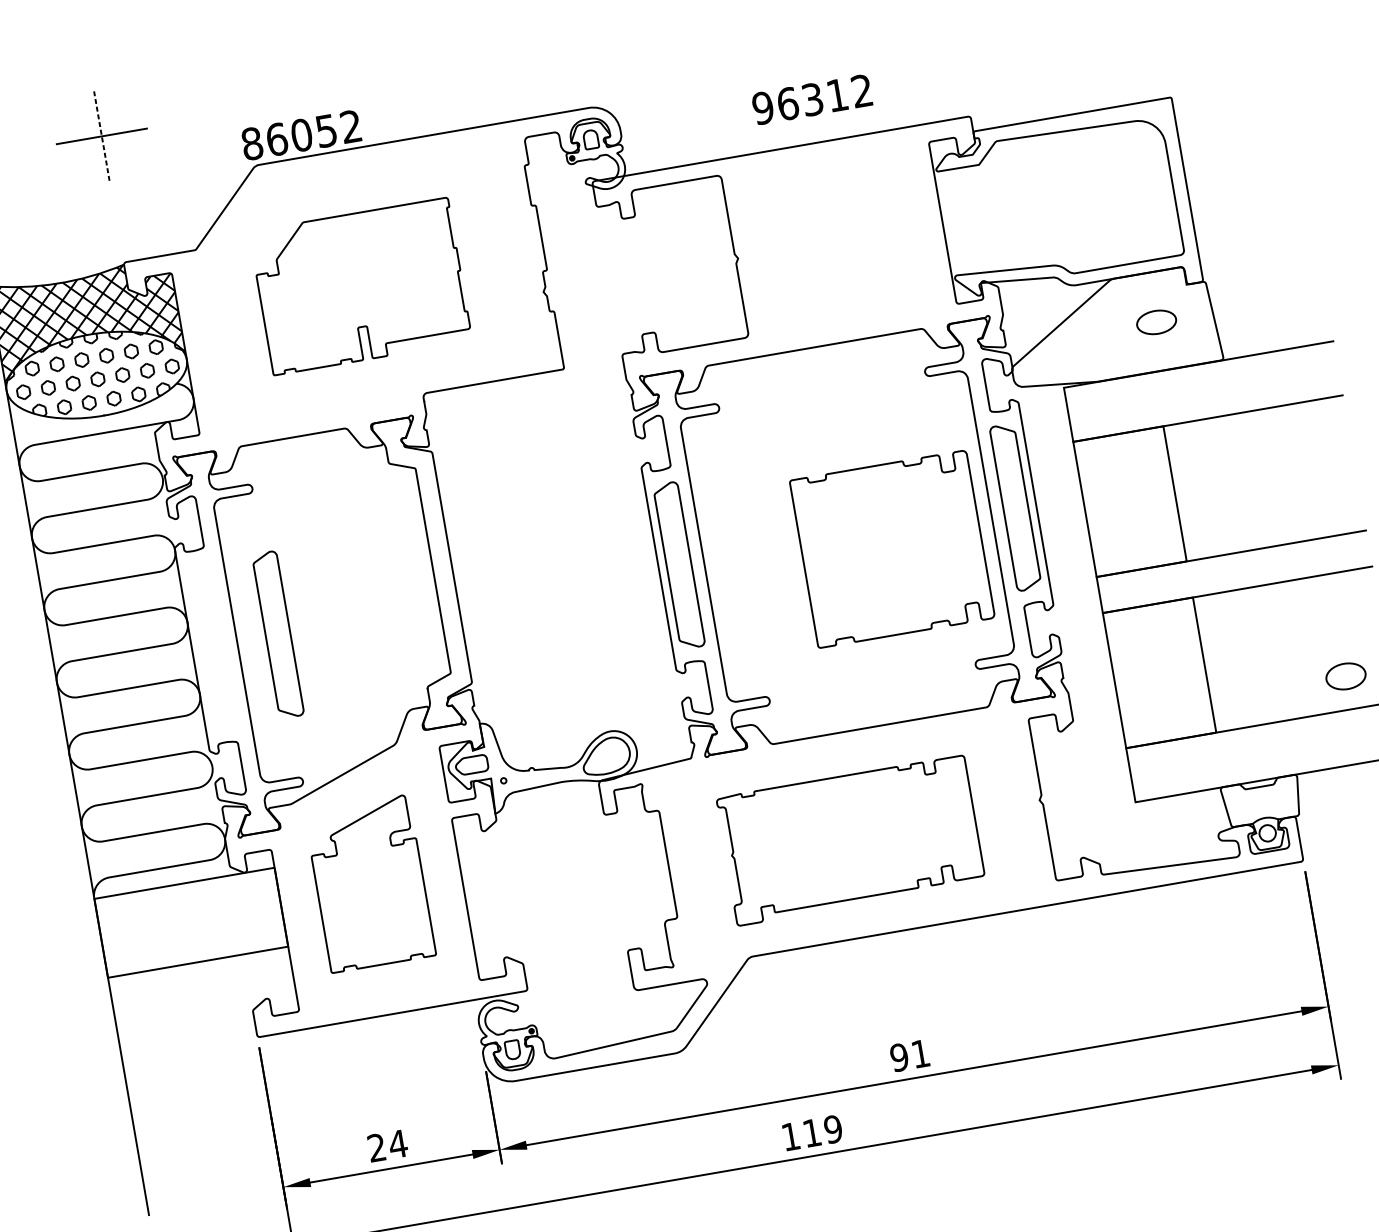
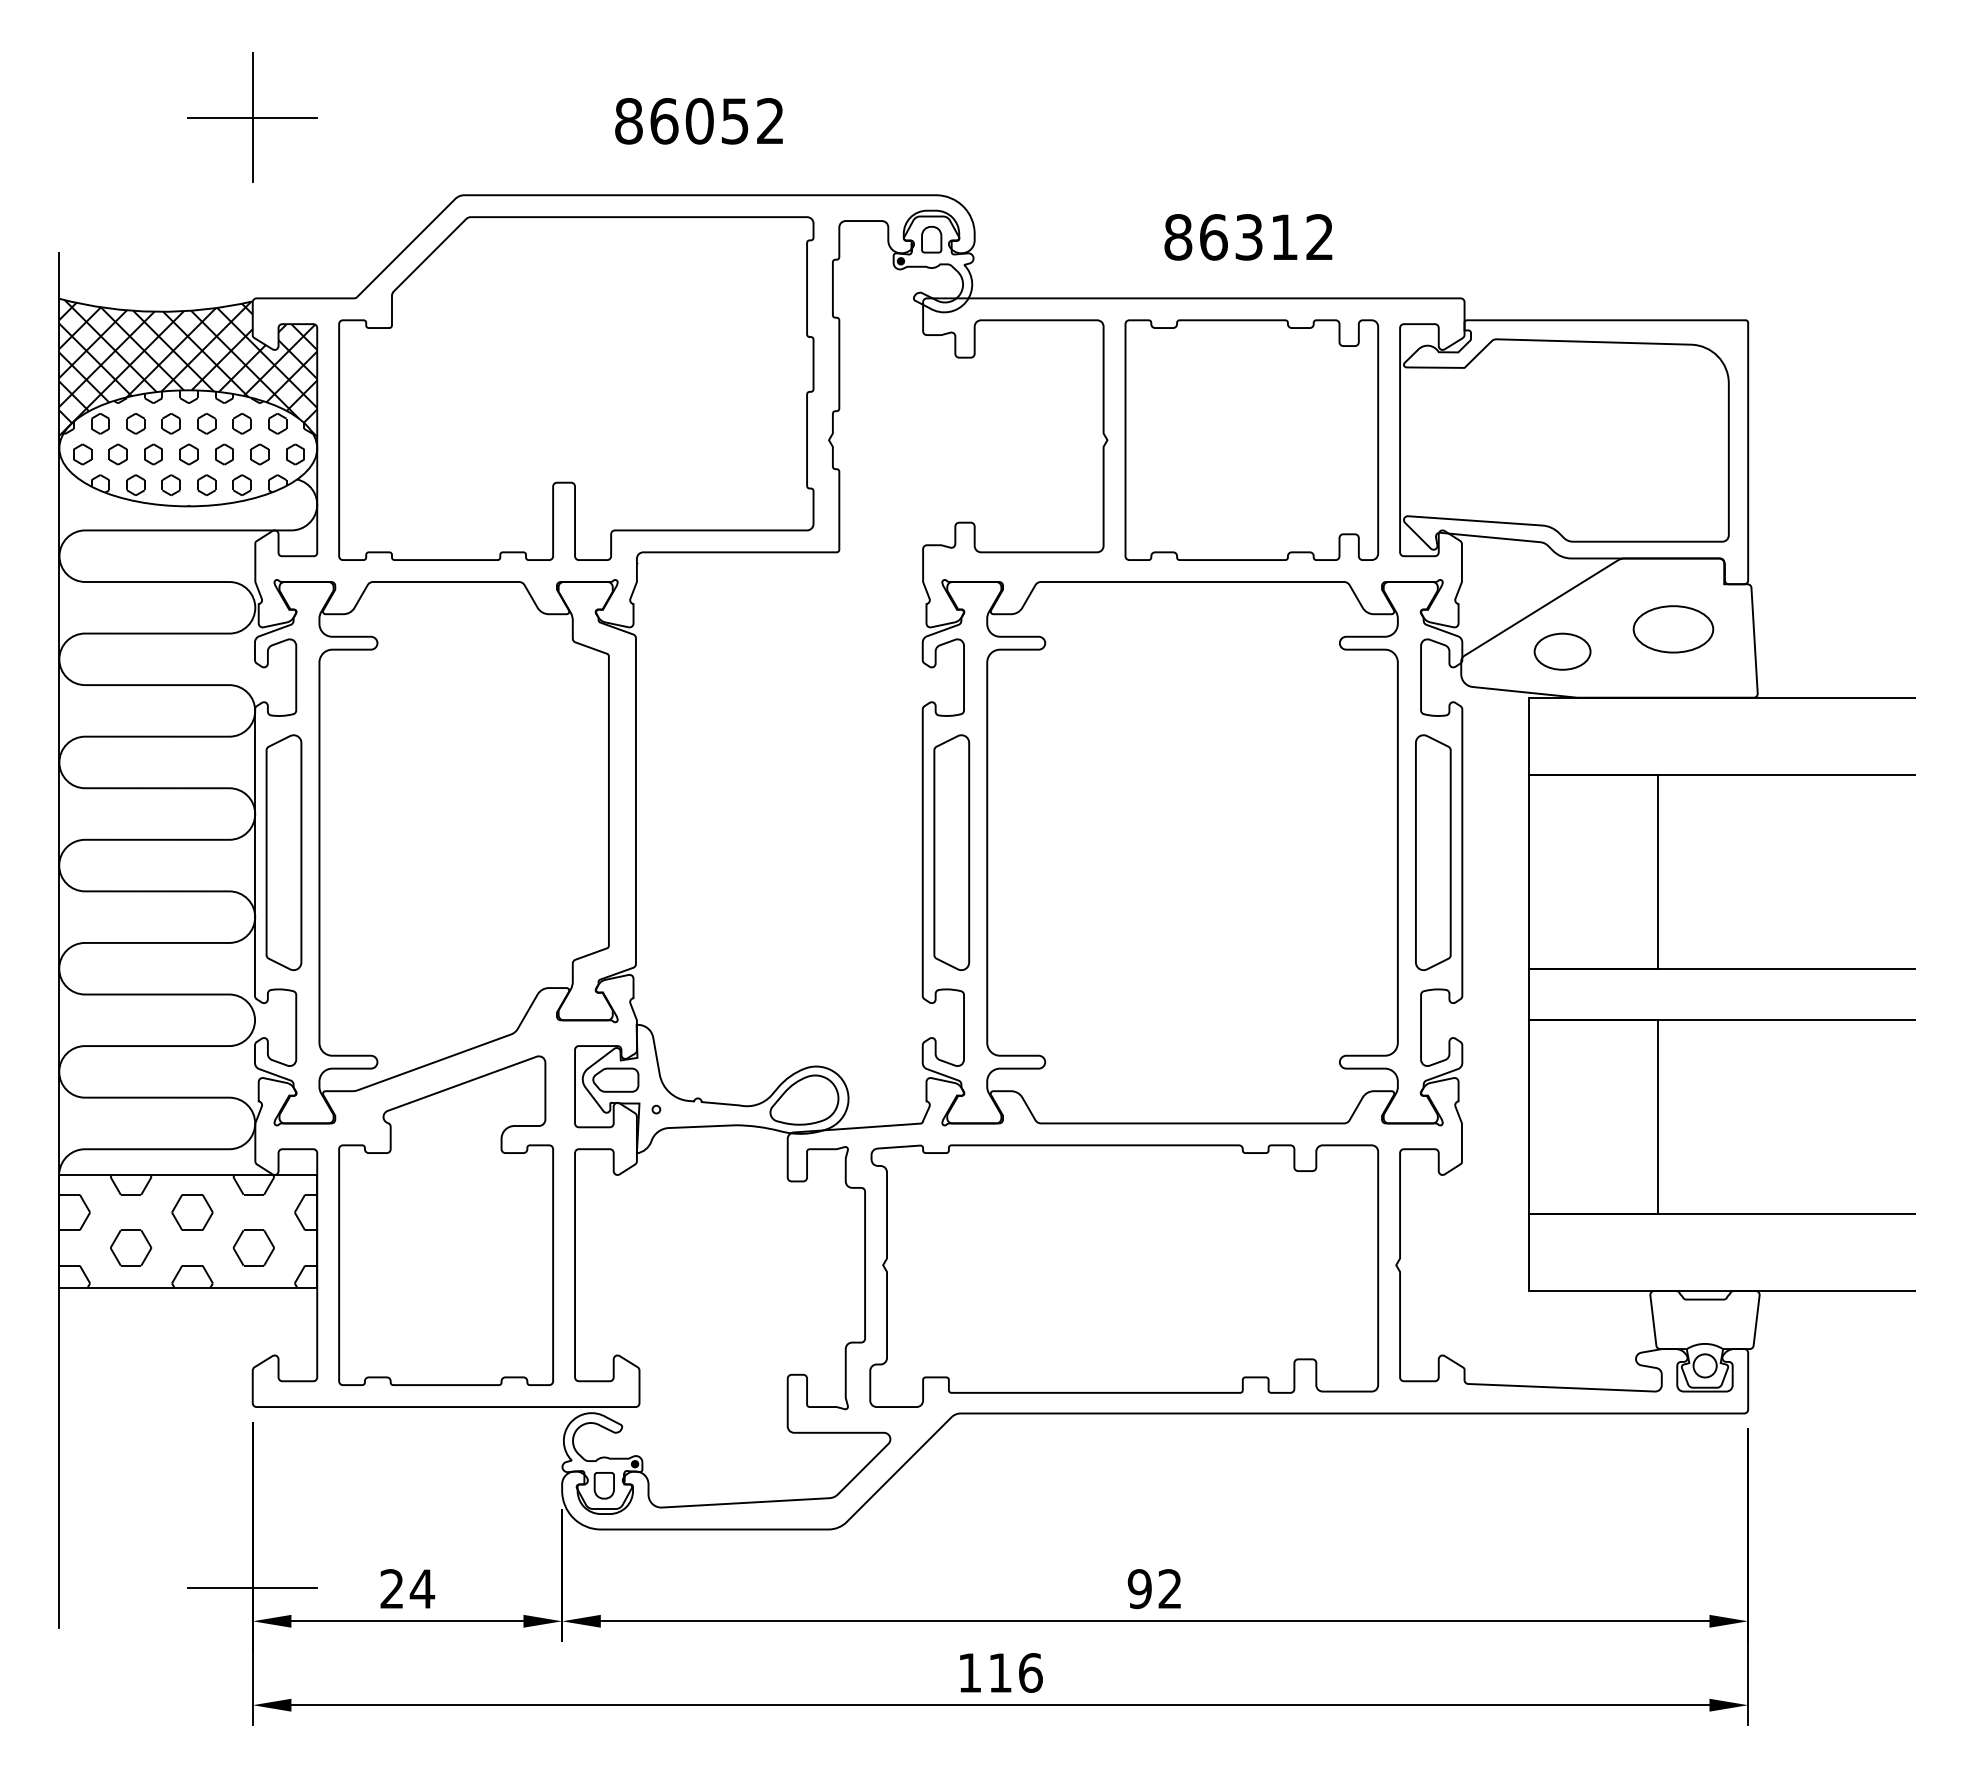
text: (763, 108) -> (1178, 237), 96312 -> 86312
text: (300, 135) -> (698, 121), moved
line: (101, 136) -> (252, 118), dashed -> solid
part: (360, 286) -> (576, 388), size x1.67
part: (1156, 322) -> (1673, 629), size x1.43
part: (892, 548) -> (1251, 439), moved
curve: (266, 636) -> (267, 852), moved
part: (1345, 676) -> (1562, 651), moved
part: (850, 840) -> (1124, 1275), size x1.43
part: (369, 883) -> (445, 1220), size x1.43
hatch: (191, 922) -> (188, 1231), added
text: (920, 1053) -> (1169, 1588), 91 -> 92
text: (833, 1129) -> (1030, 1672), 119 -> 116
line: (279, 1163) -> (252, 1587), added

